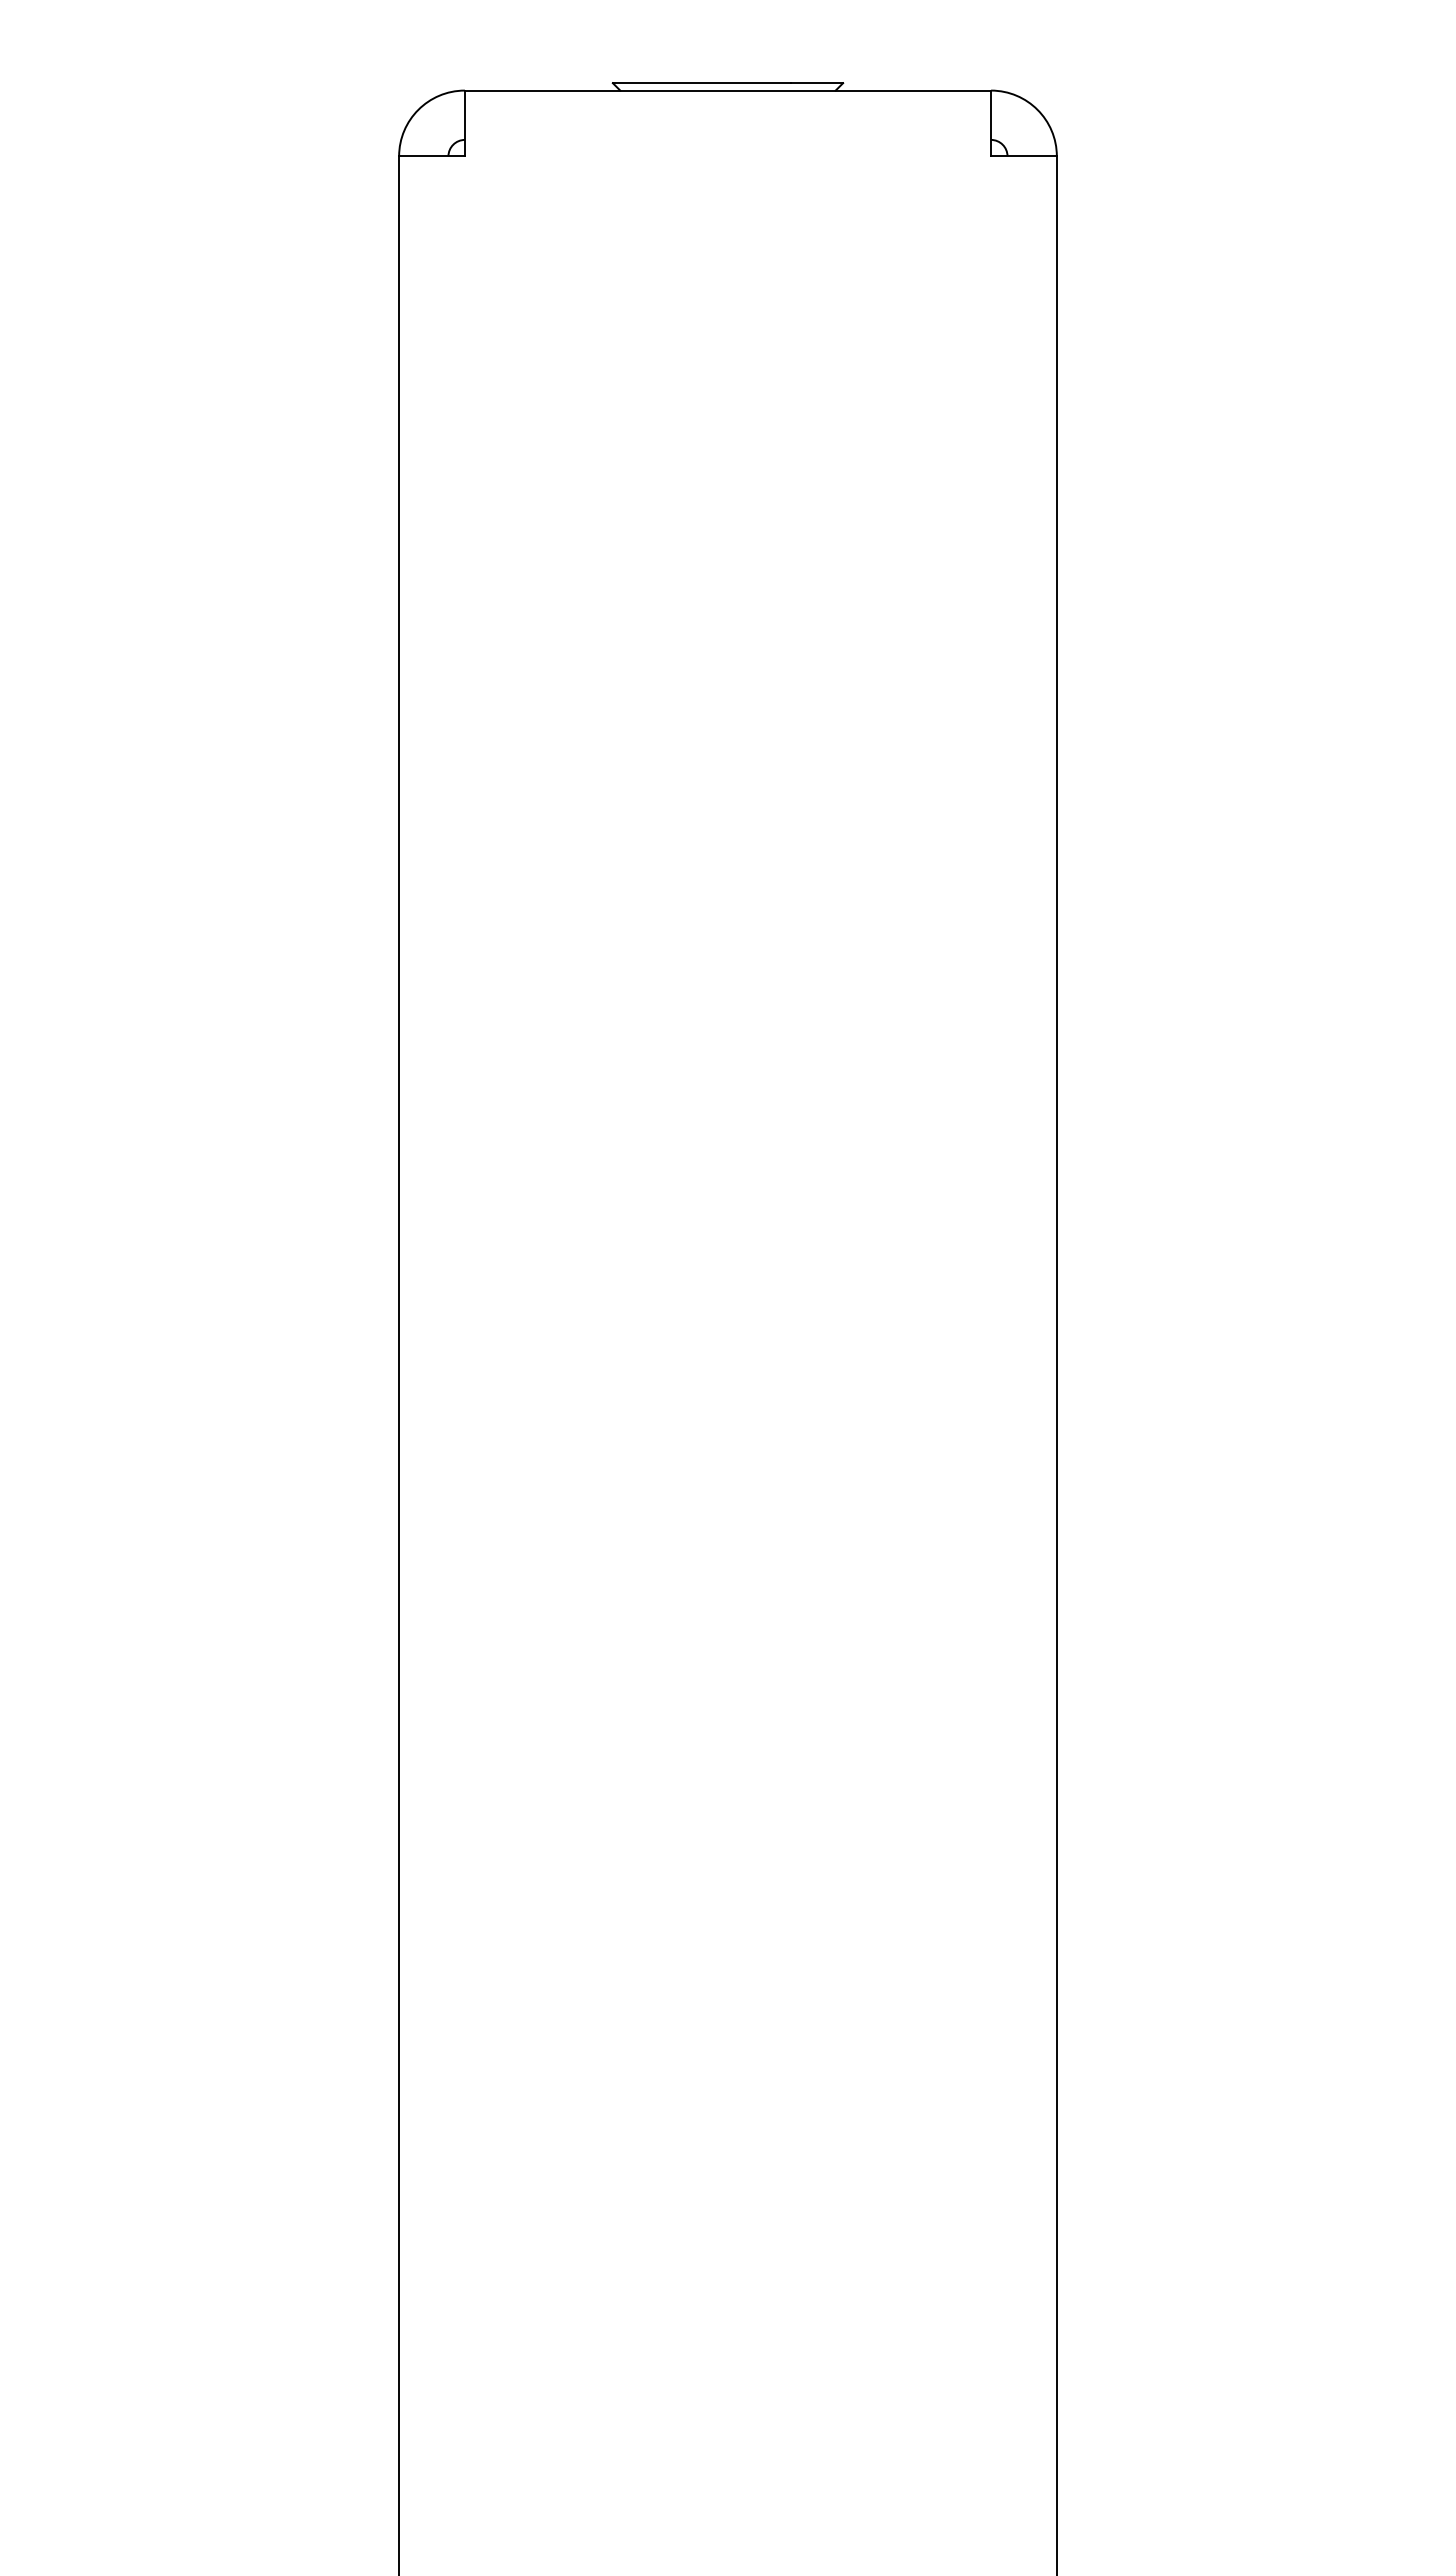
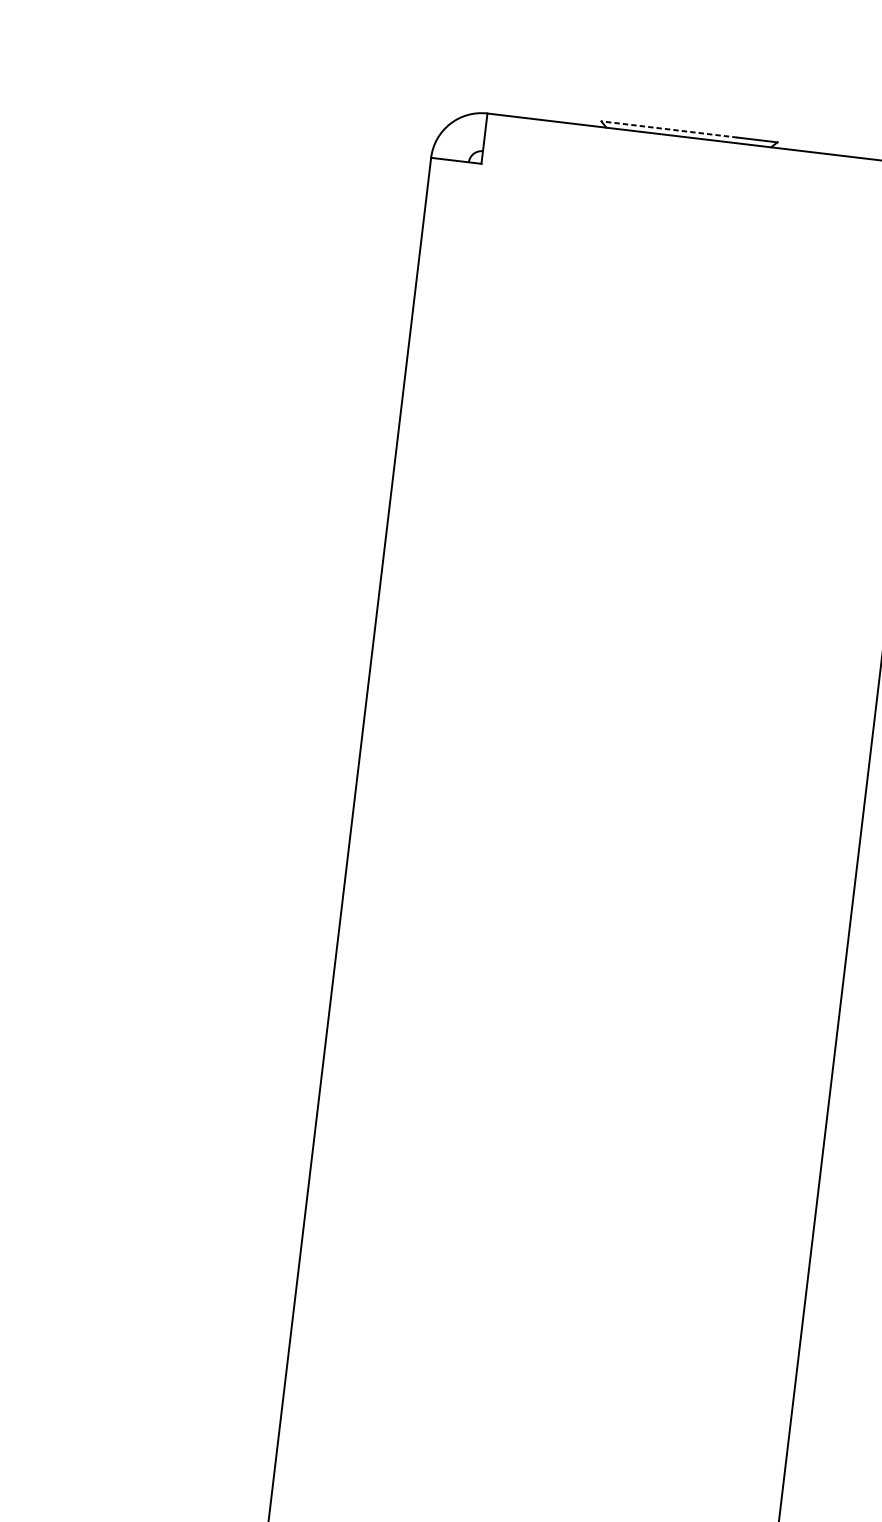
line: (701, 83) -> (669, 129), solid -> dashed

